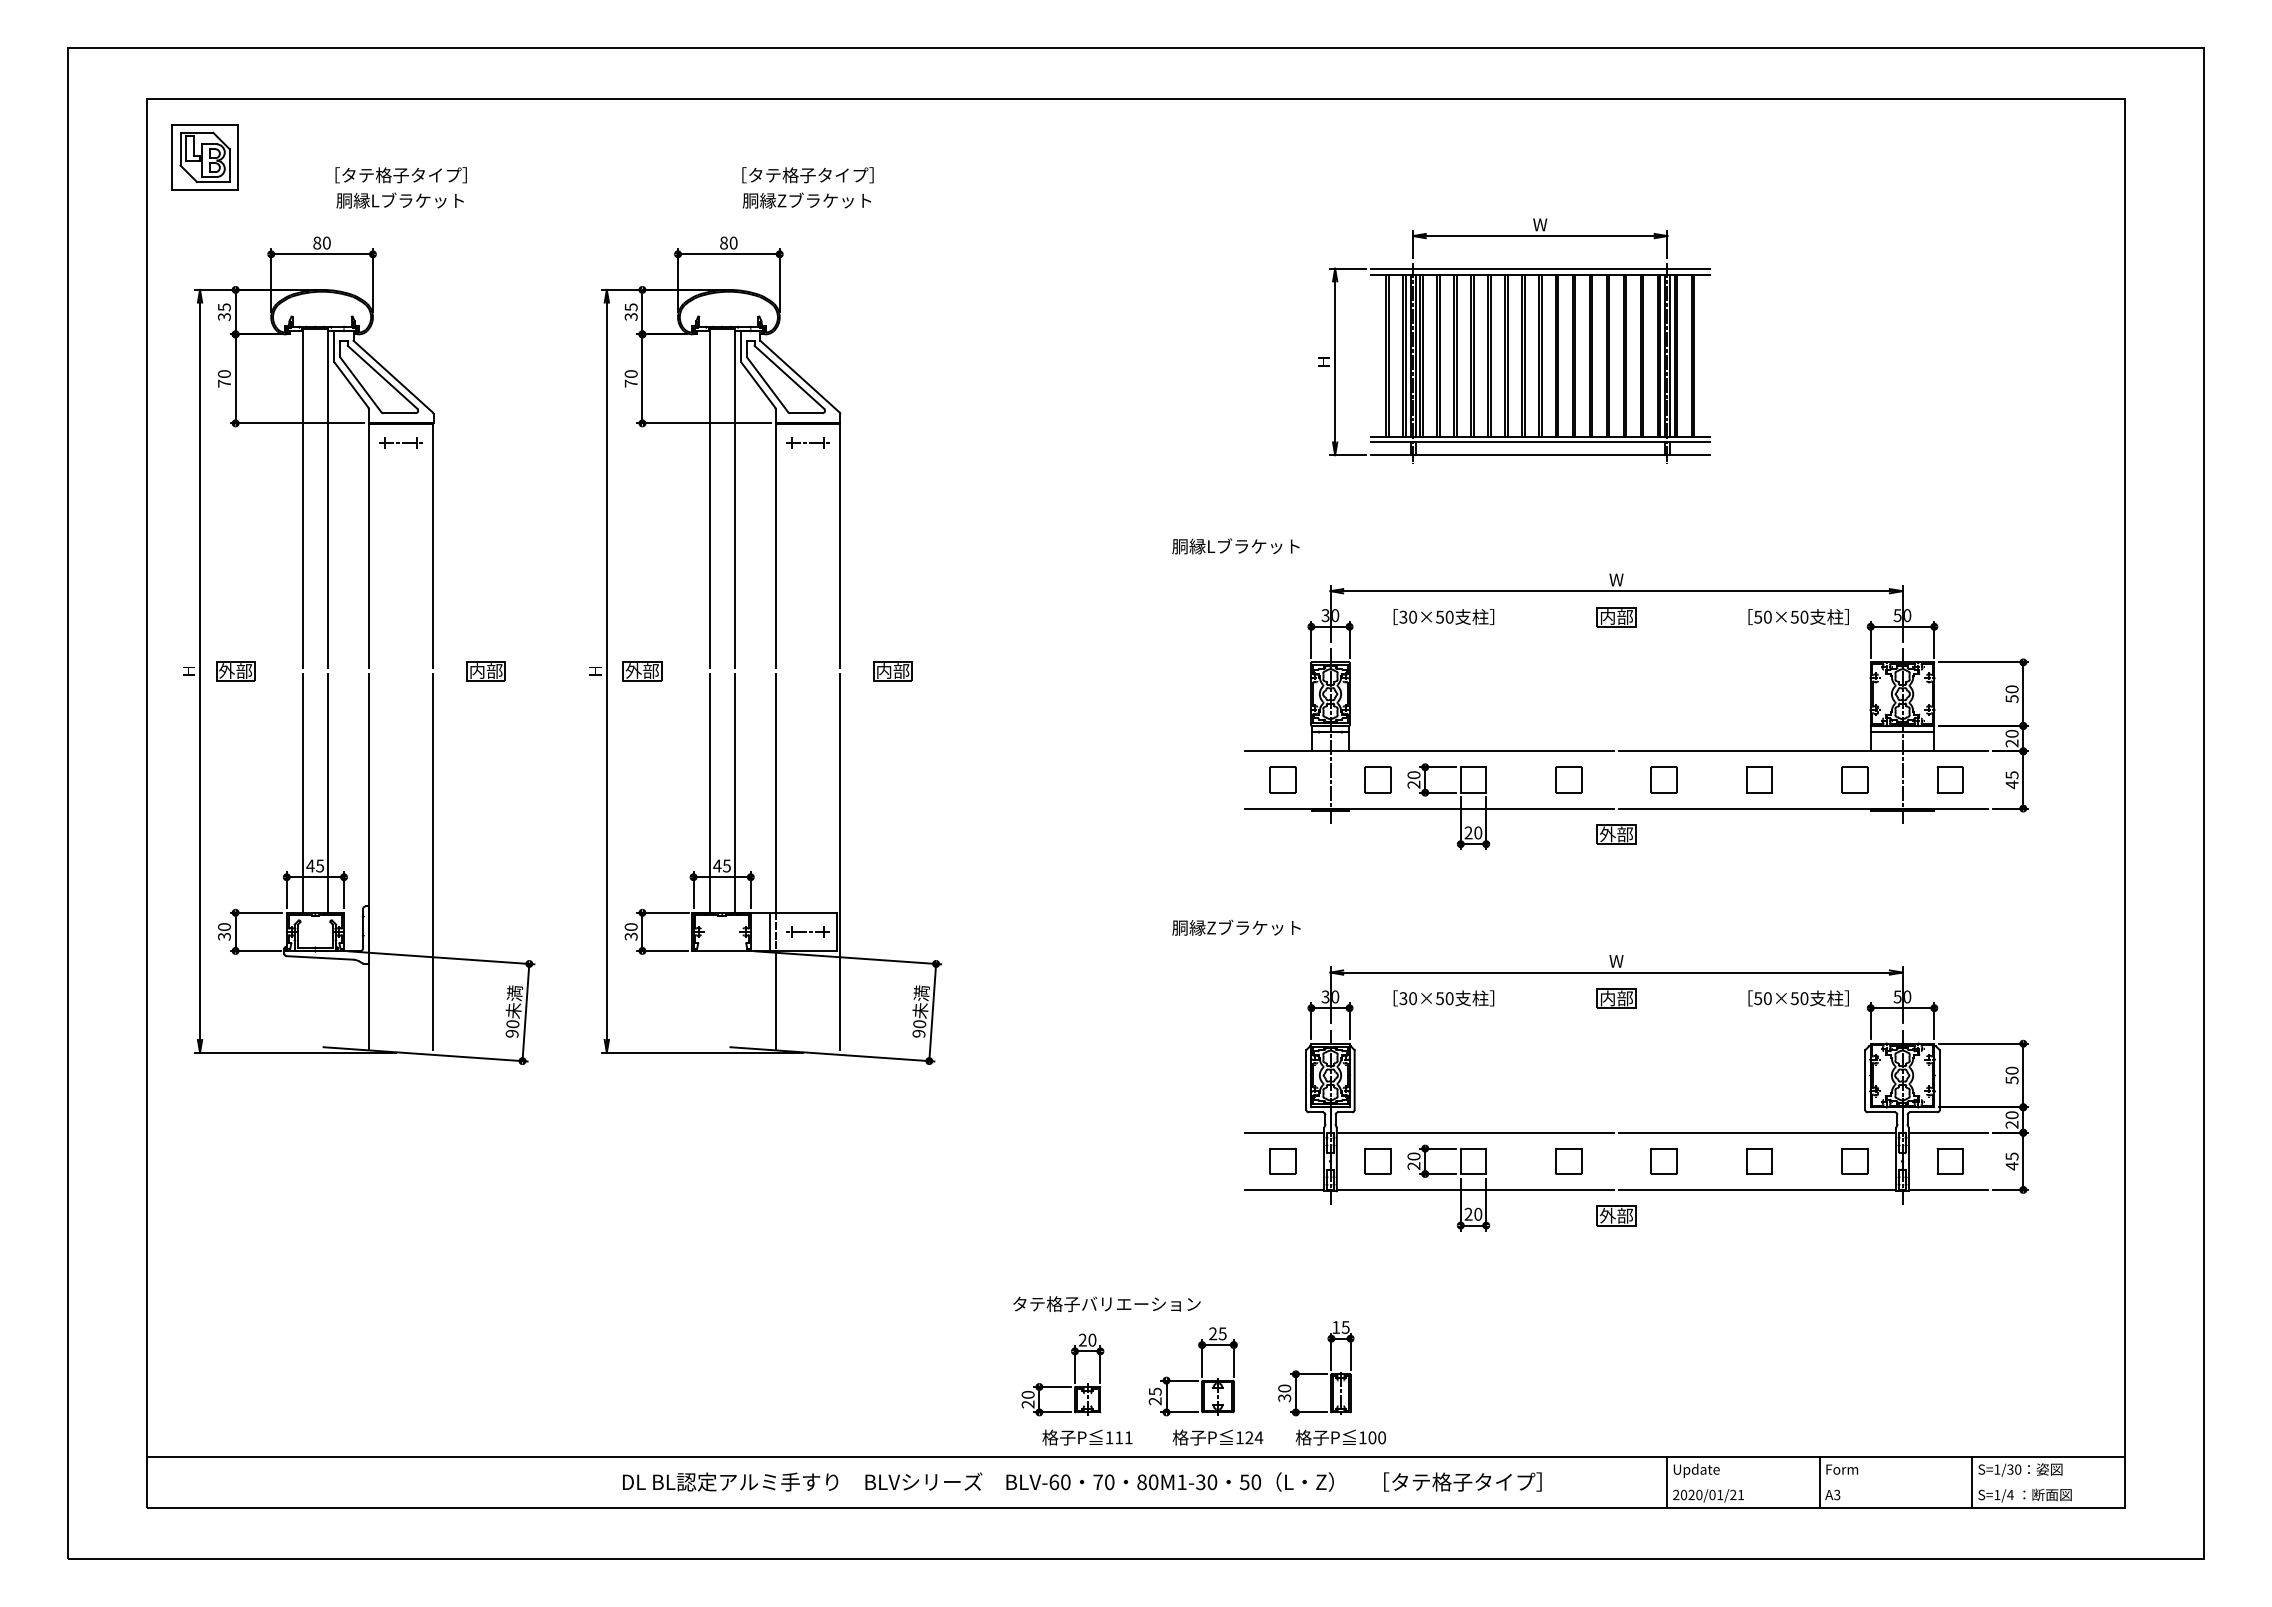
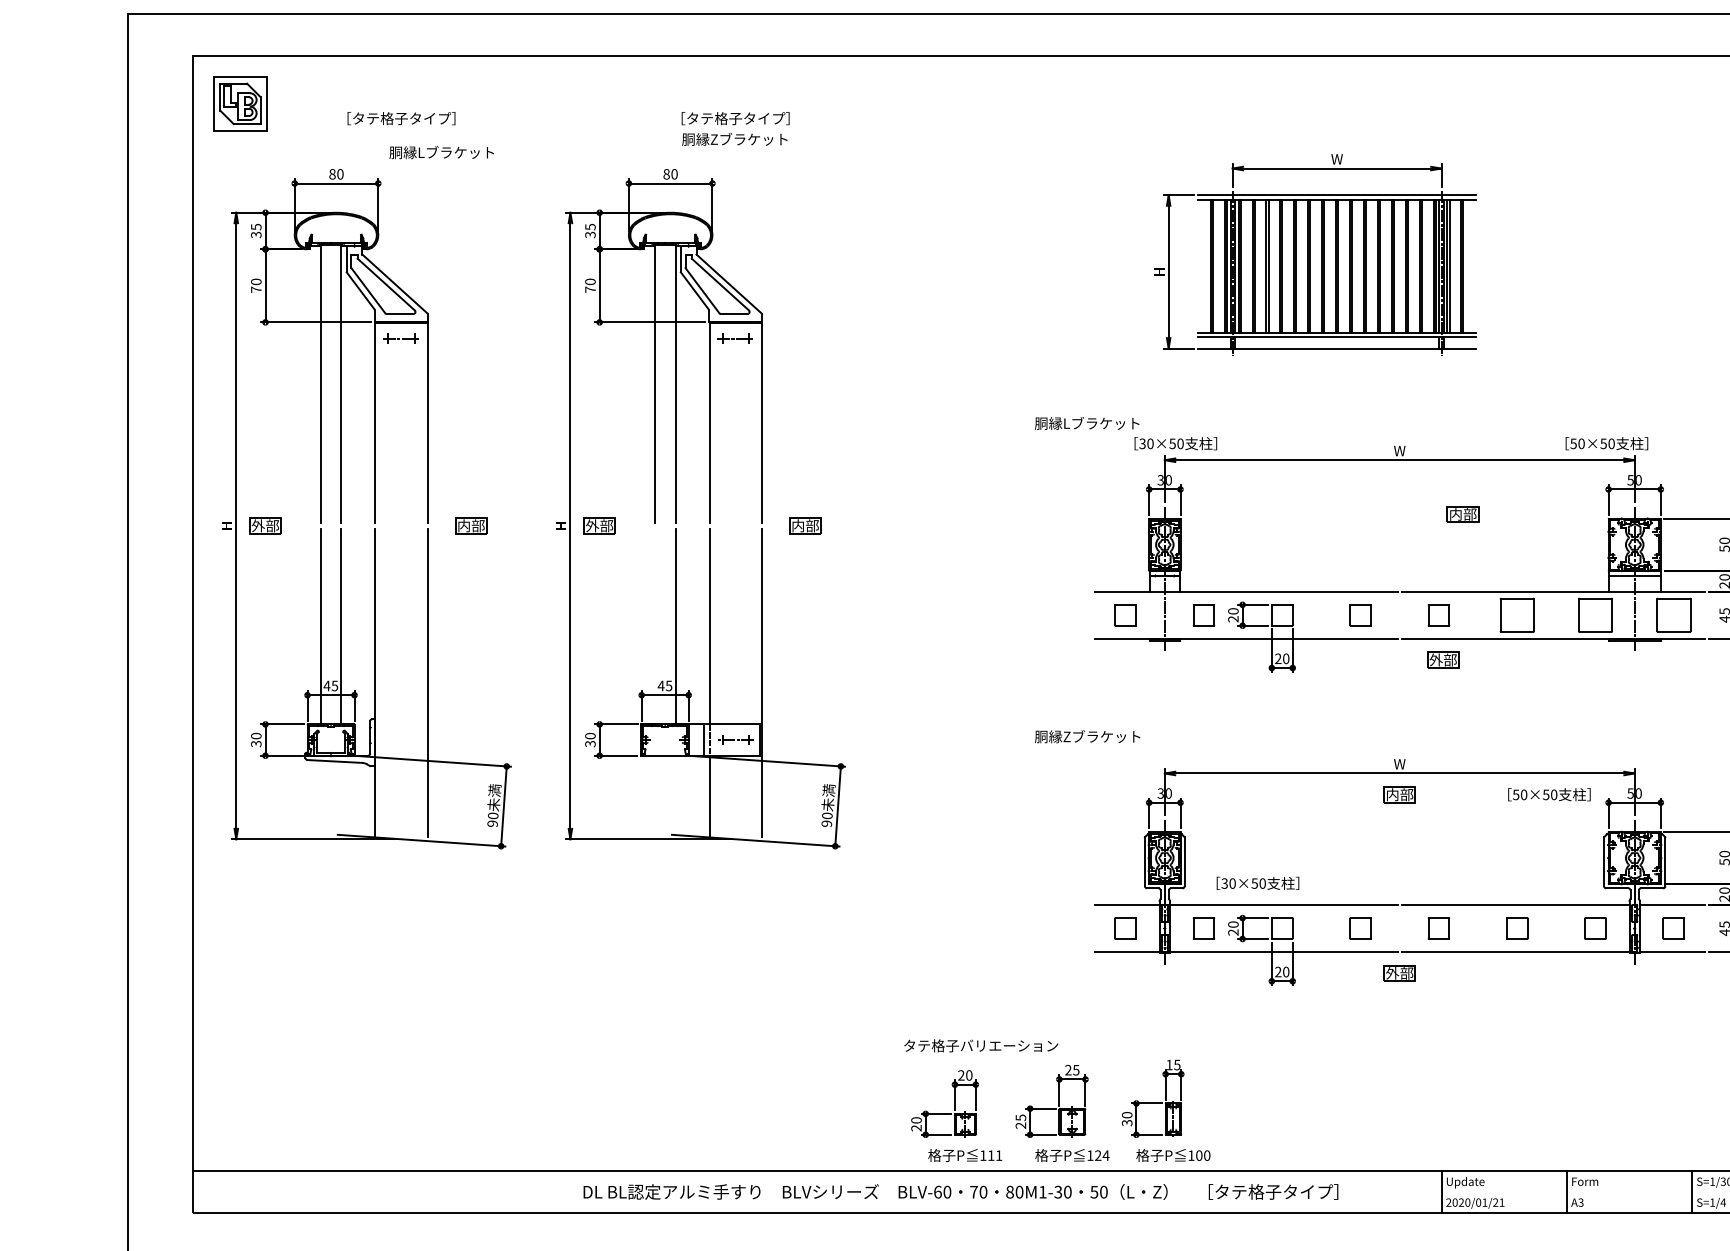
text: (399, 200) -> (441, 152), moved
text: (1443, 616) -> (1175, 443), moved
text: (1798, 616) -> (1606, 443), moved
part: (1616, 617) -> (1463, 514), moved
part: (1759, 779) -> (1517, 614), size x1.6
part: (1854, 779) -> (1595, 614), size x1.6
part: (1949, 779) -> (1673, 614), size x1.6
line: (709, 793) -> (654, 626), removed
part: (1616, 834) -> (1443, 660), moved
text: (1443, 998) -> (1257, 883), moved

